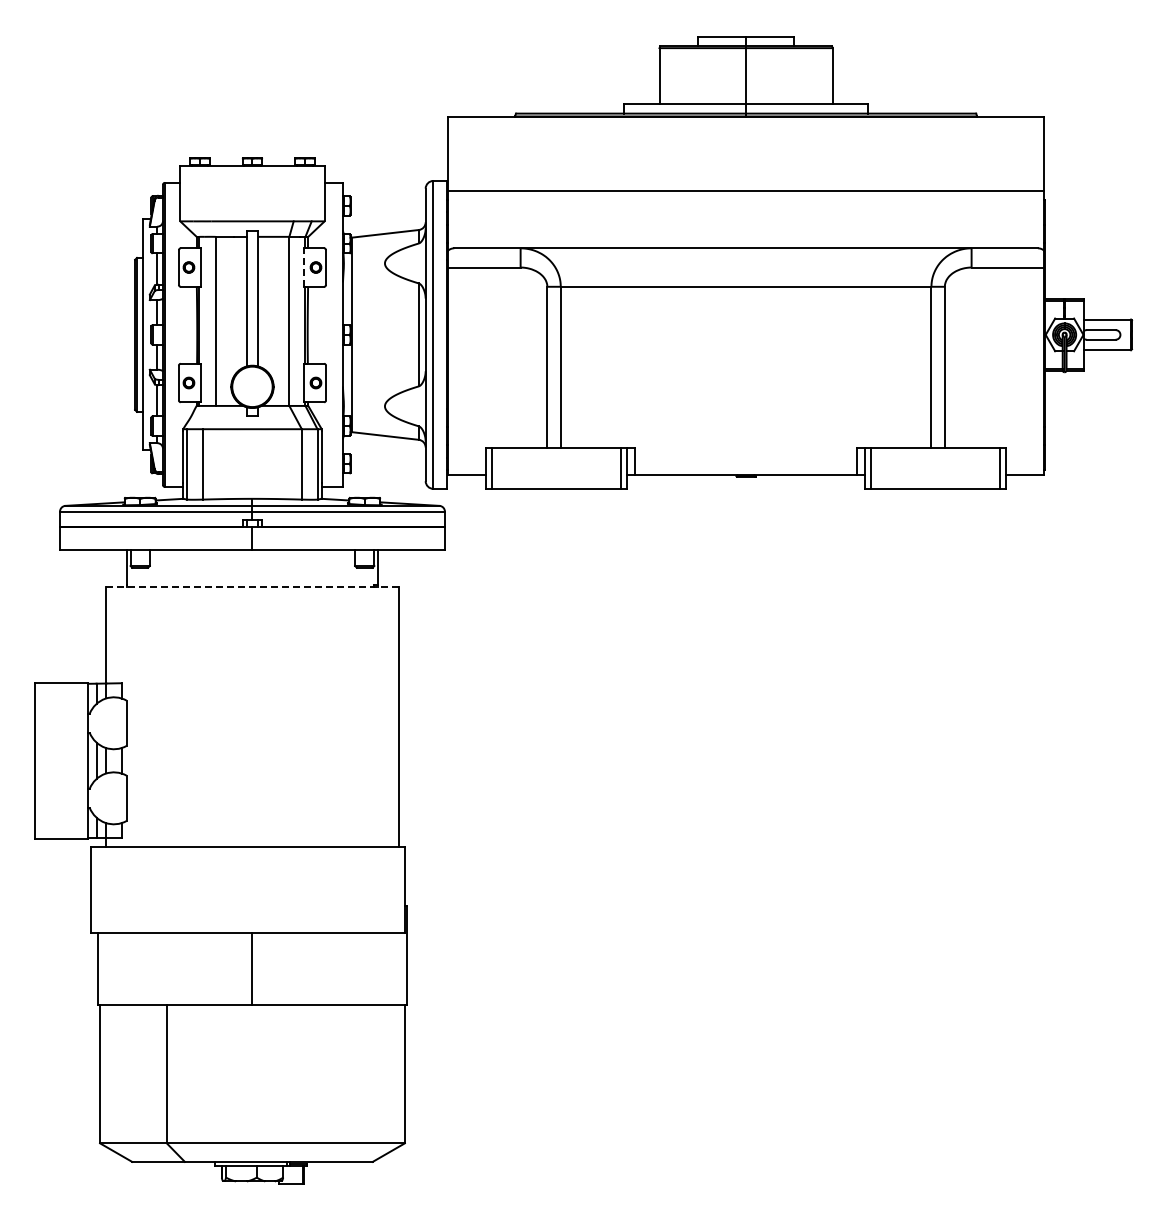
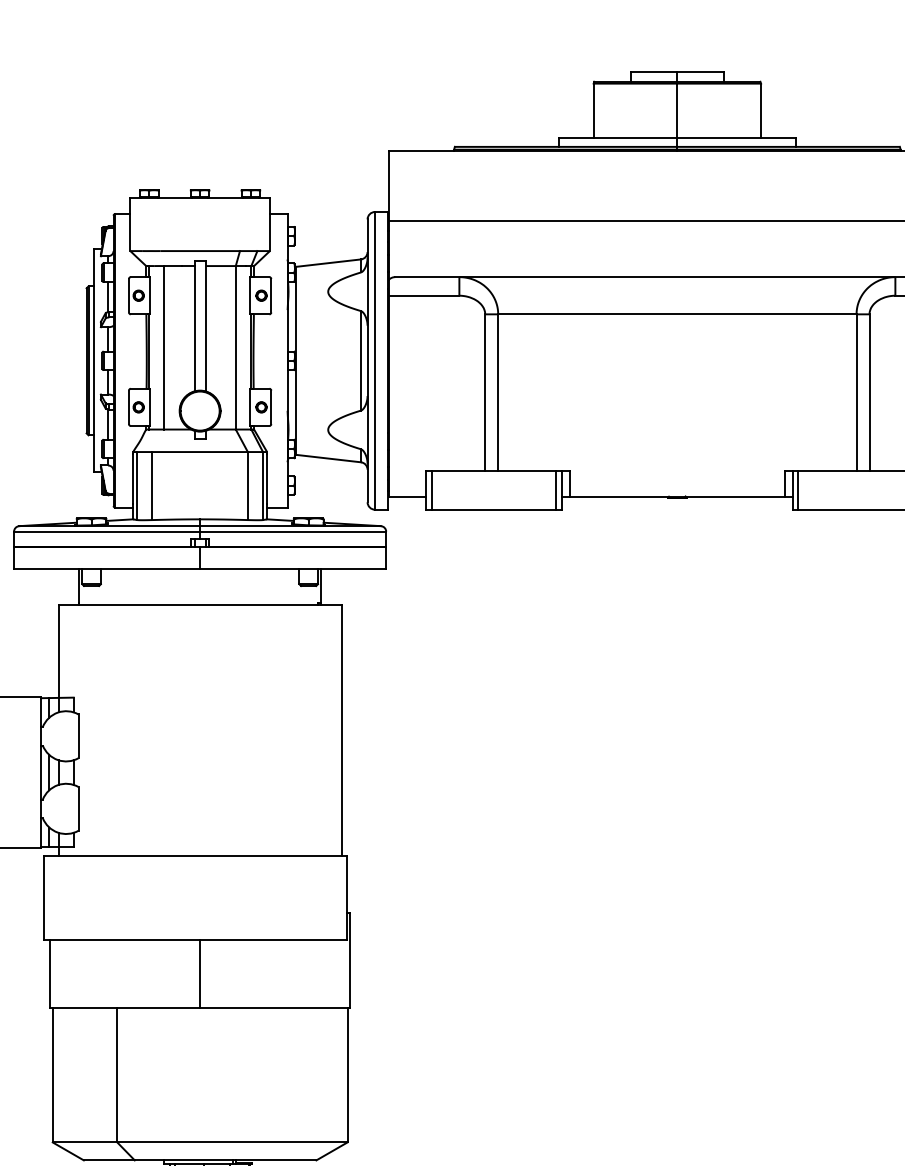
line: (303, 267) -> (249, 295), dashed -> solid
line: (252, 587) -> (200, 605), dashed -> solid

